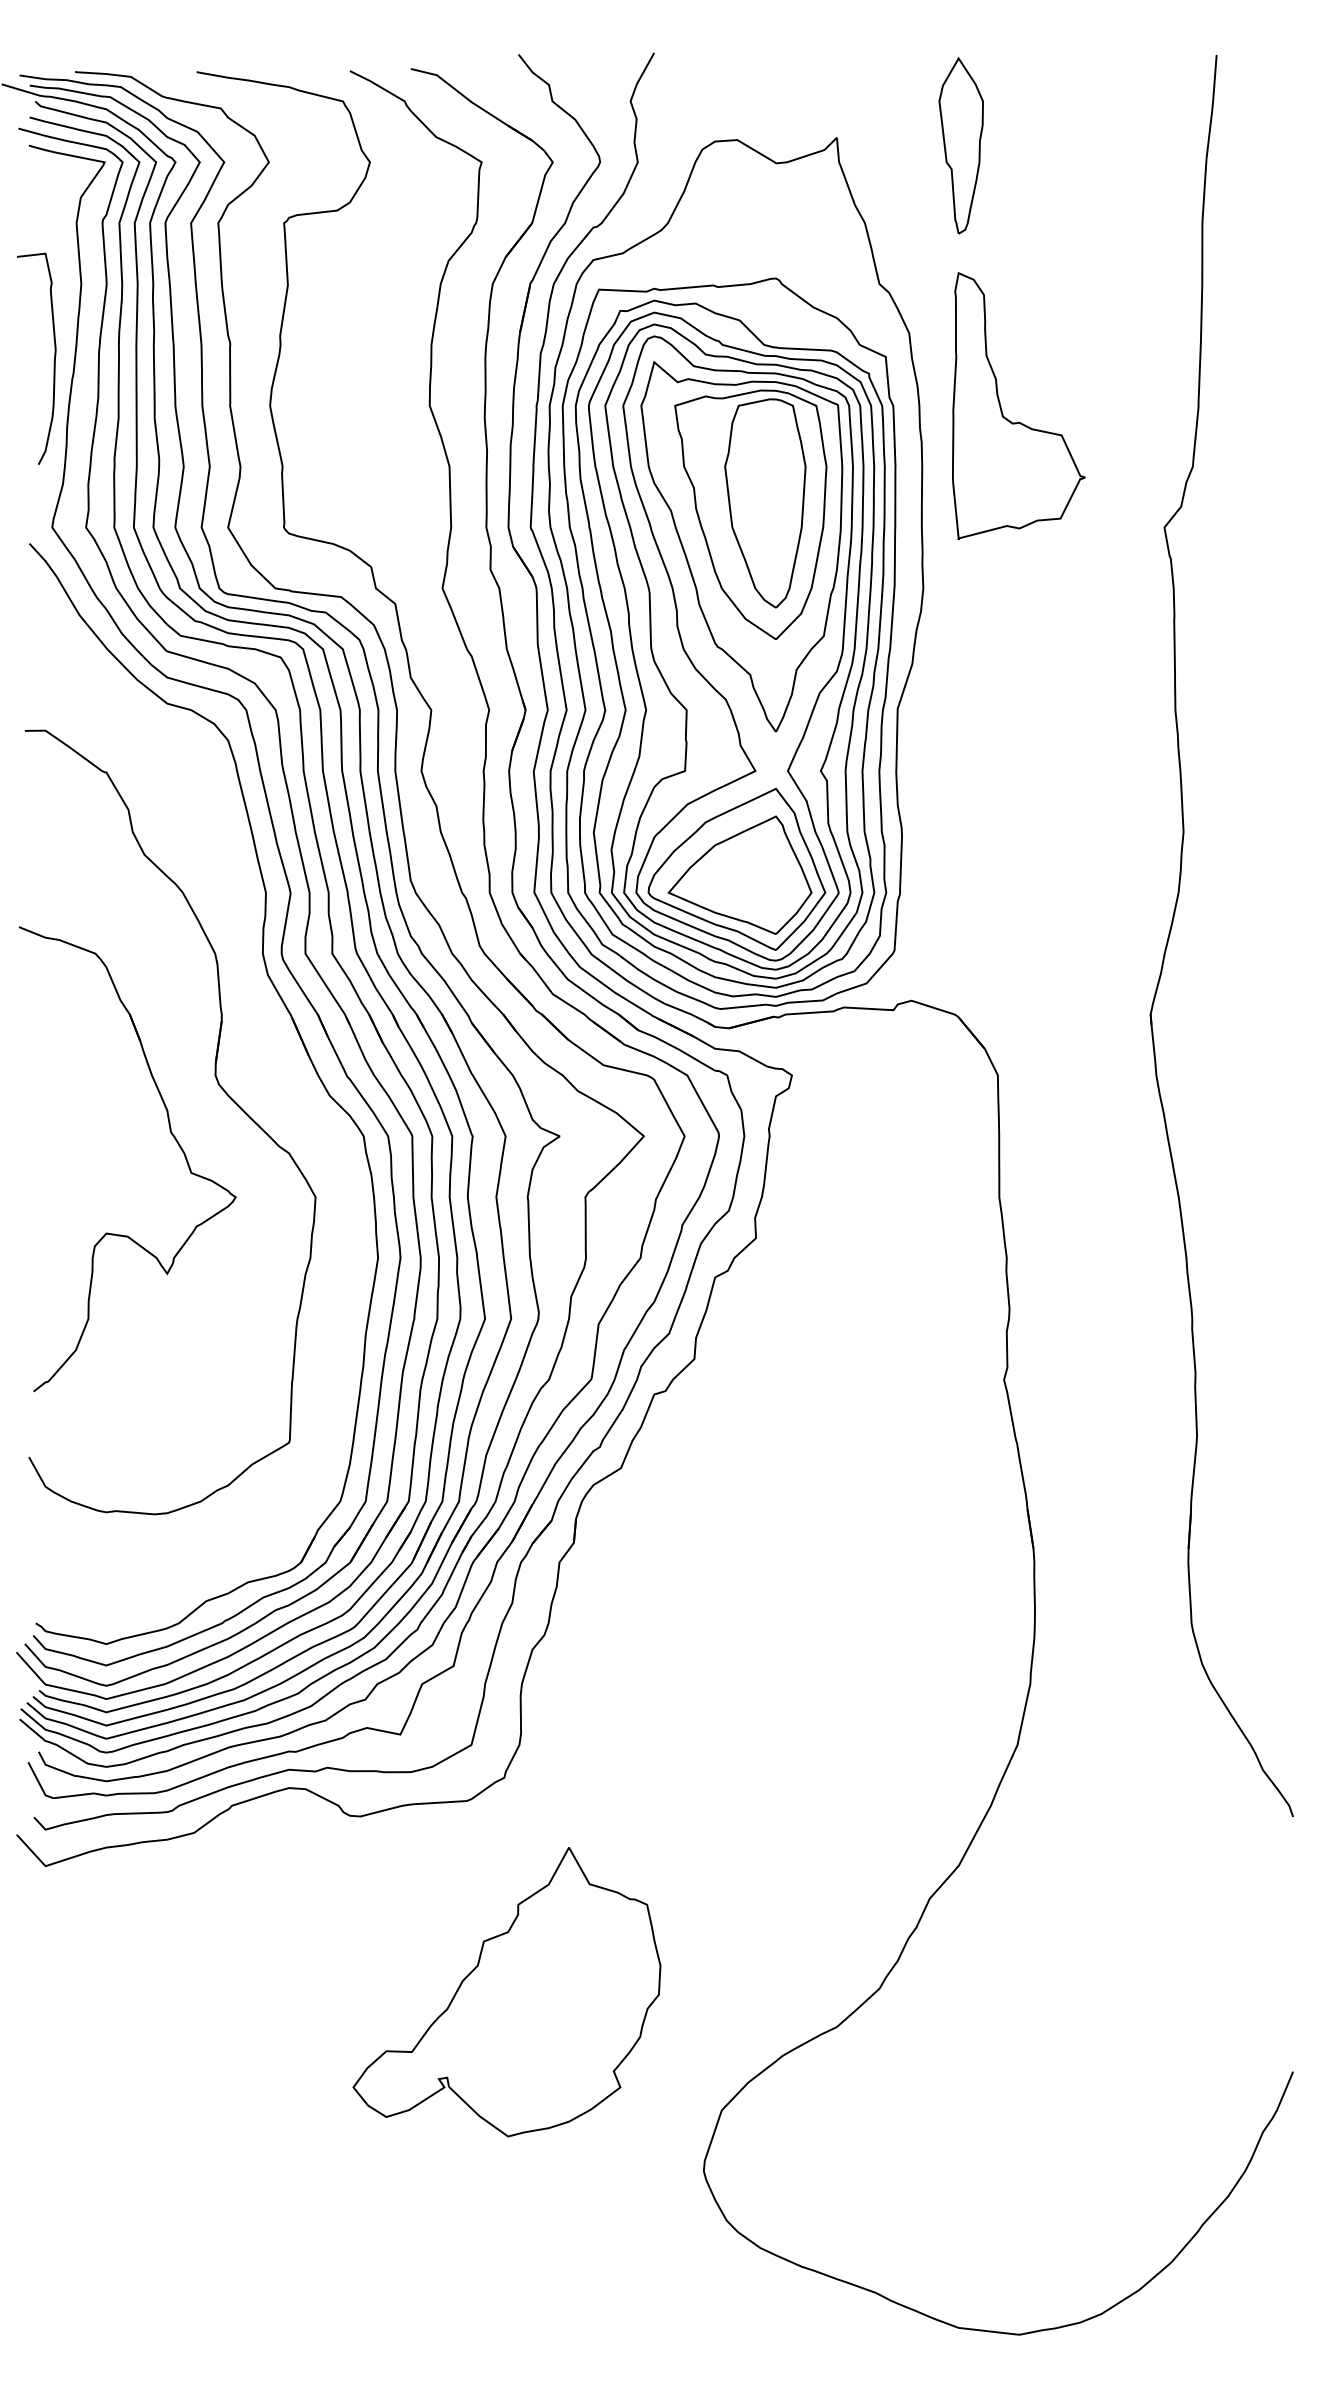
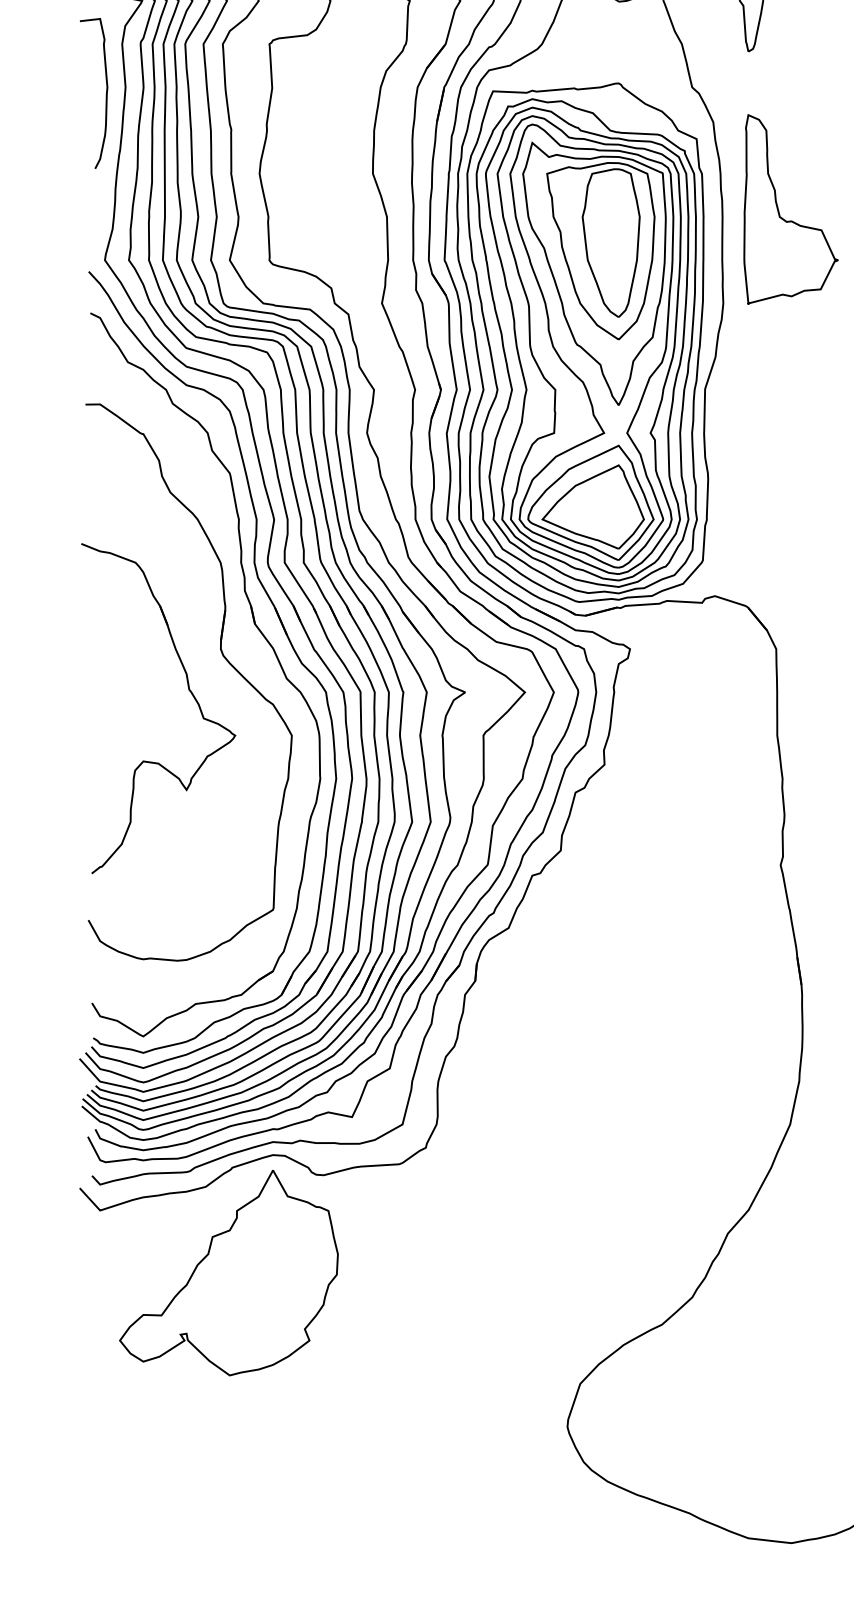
curve: (53, 362) -> (105, 96), moved
part: (1019, 421) -> (791, 220), moved
part: (273, 1055) -> (262, 635), added
part: (506, 1992) -> (228, 1273), moved

